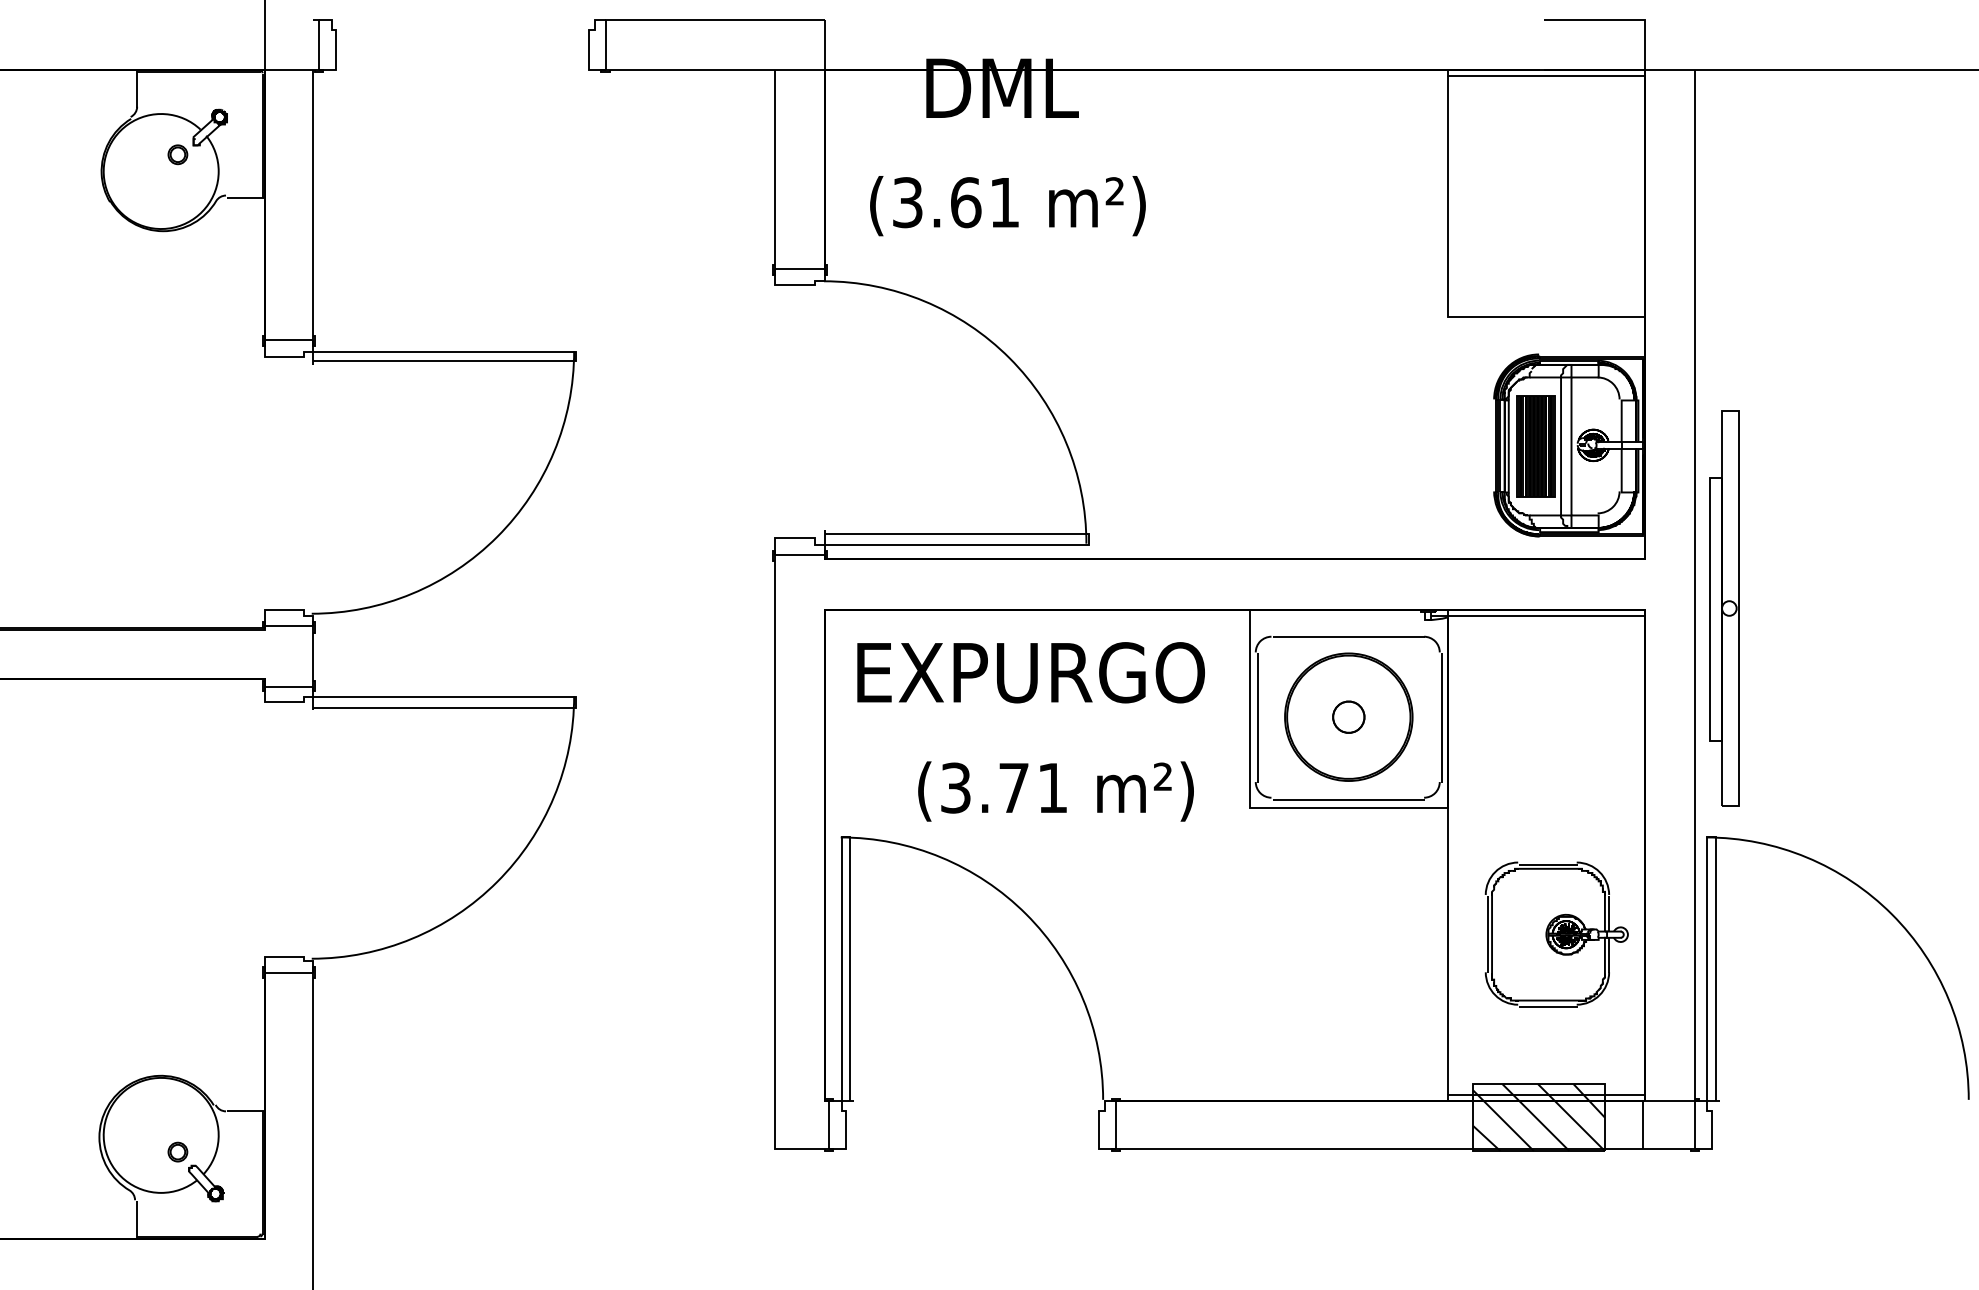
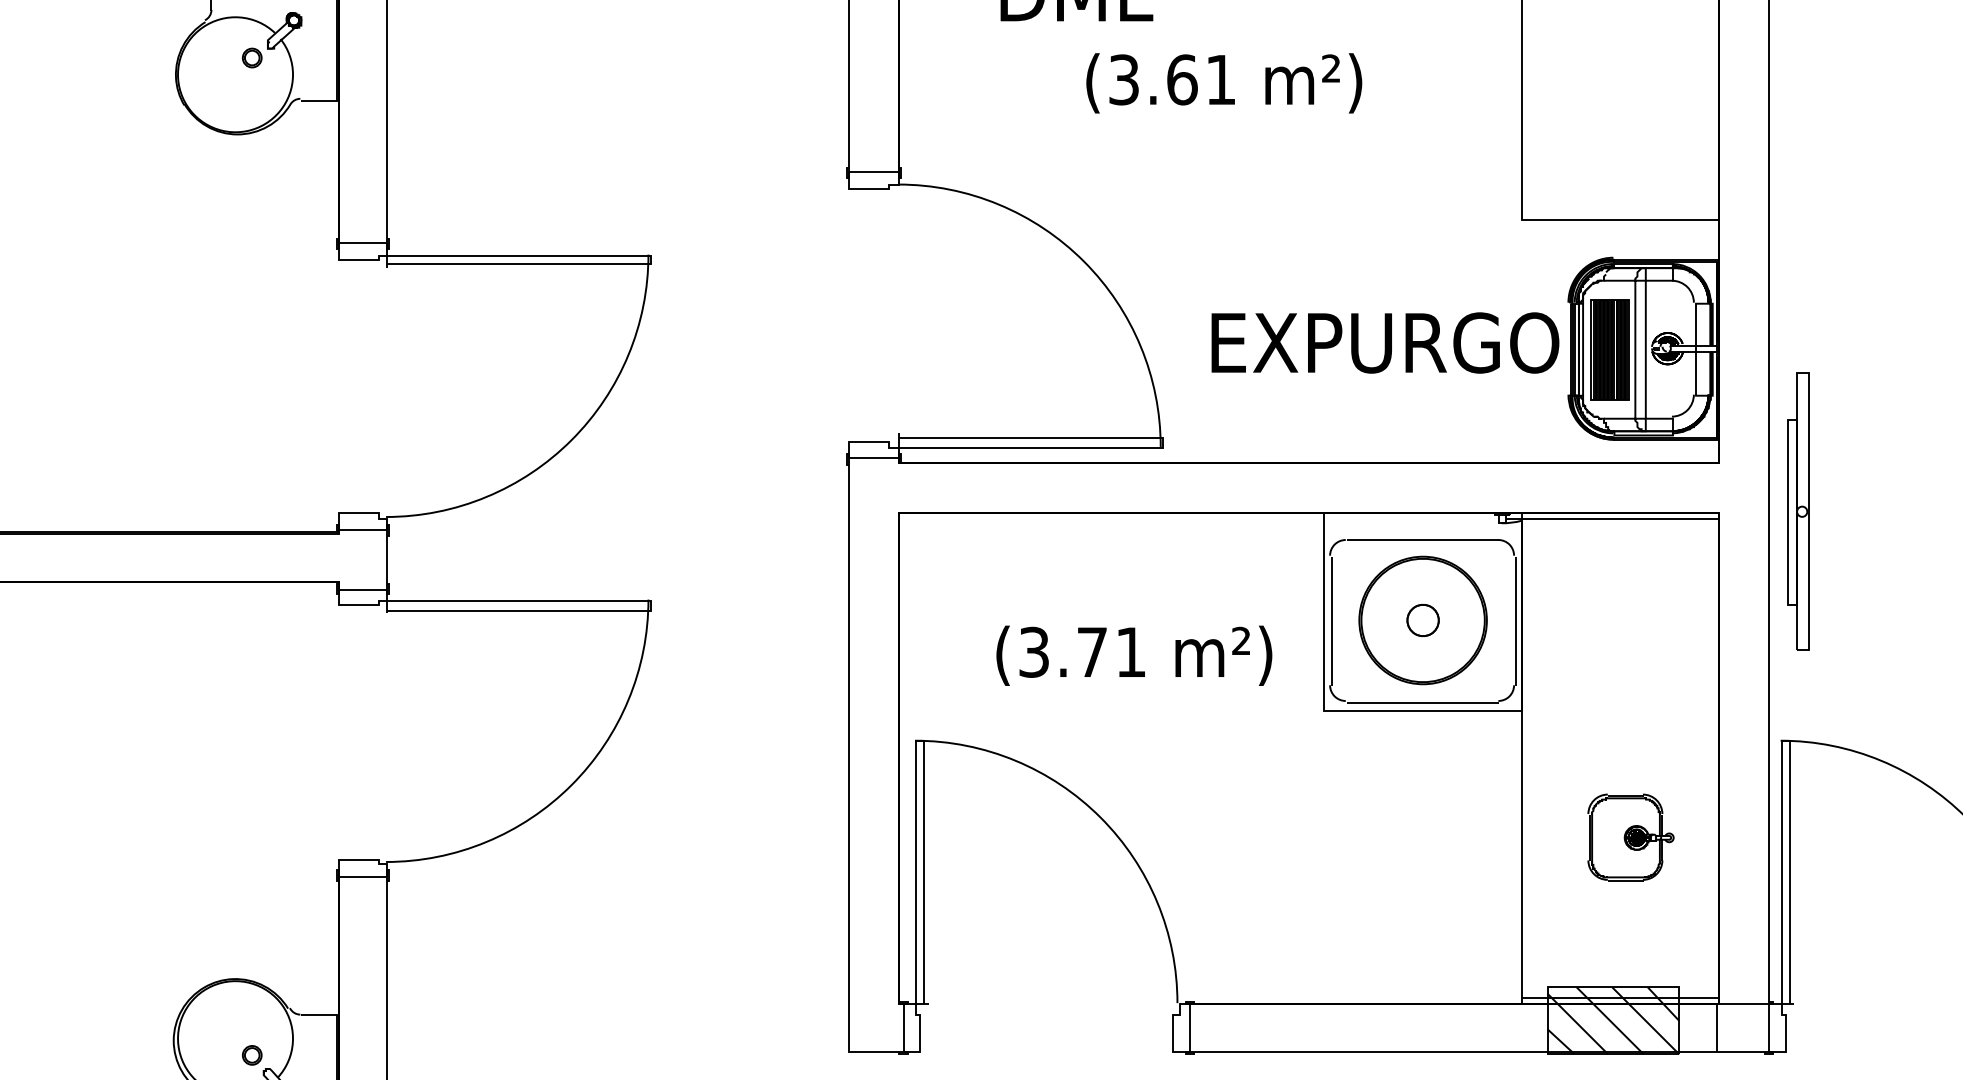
text: (1007, 206) -> (1223, 83), moved
part: (1724, 608) -> (1798, 511), size x0.7
text: (1030, 672) -> (1384, 342), moved
text: (1055, 791) -> (1133, 655), moved
part: (1556, 934) -> (1630, 837), size x0.6

